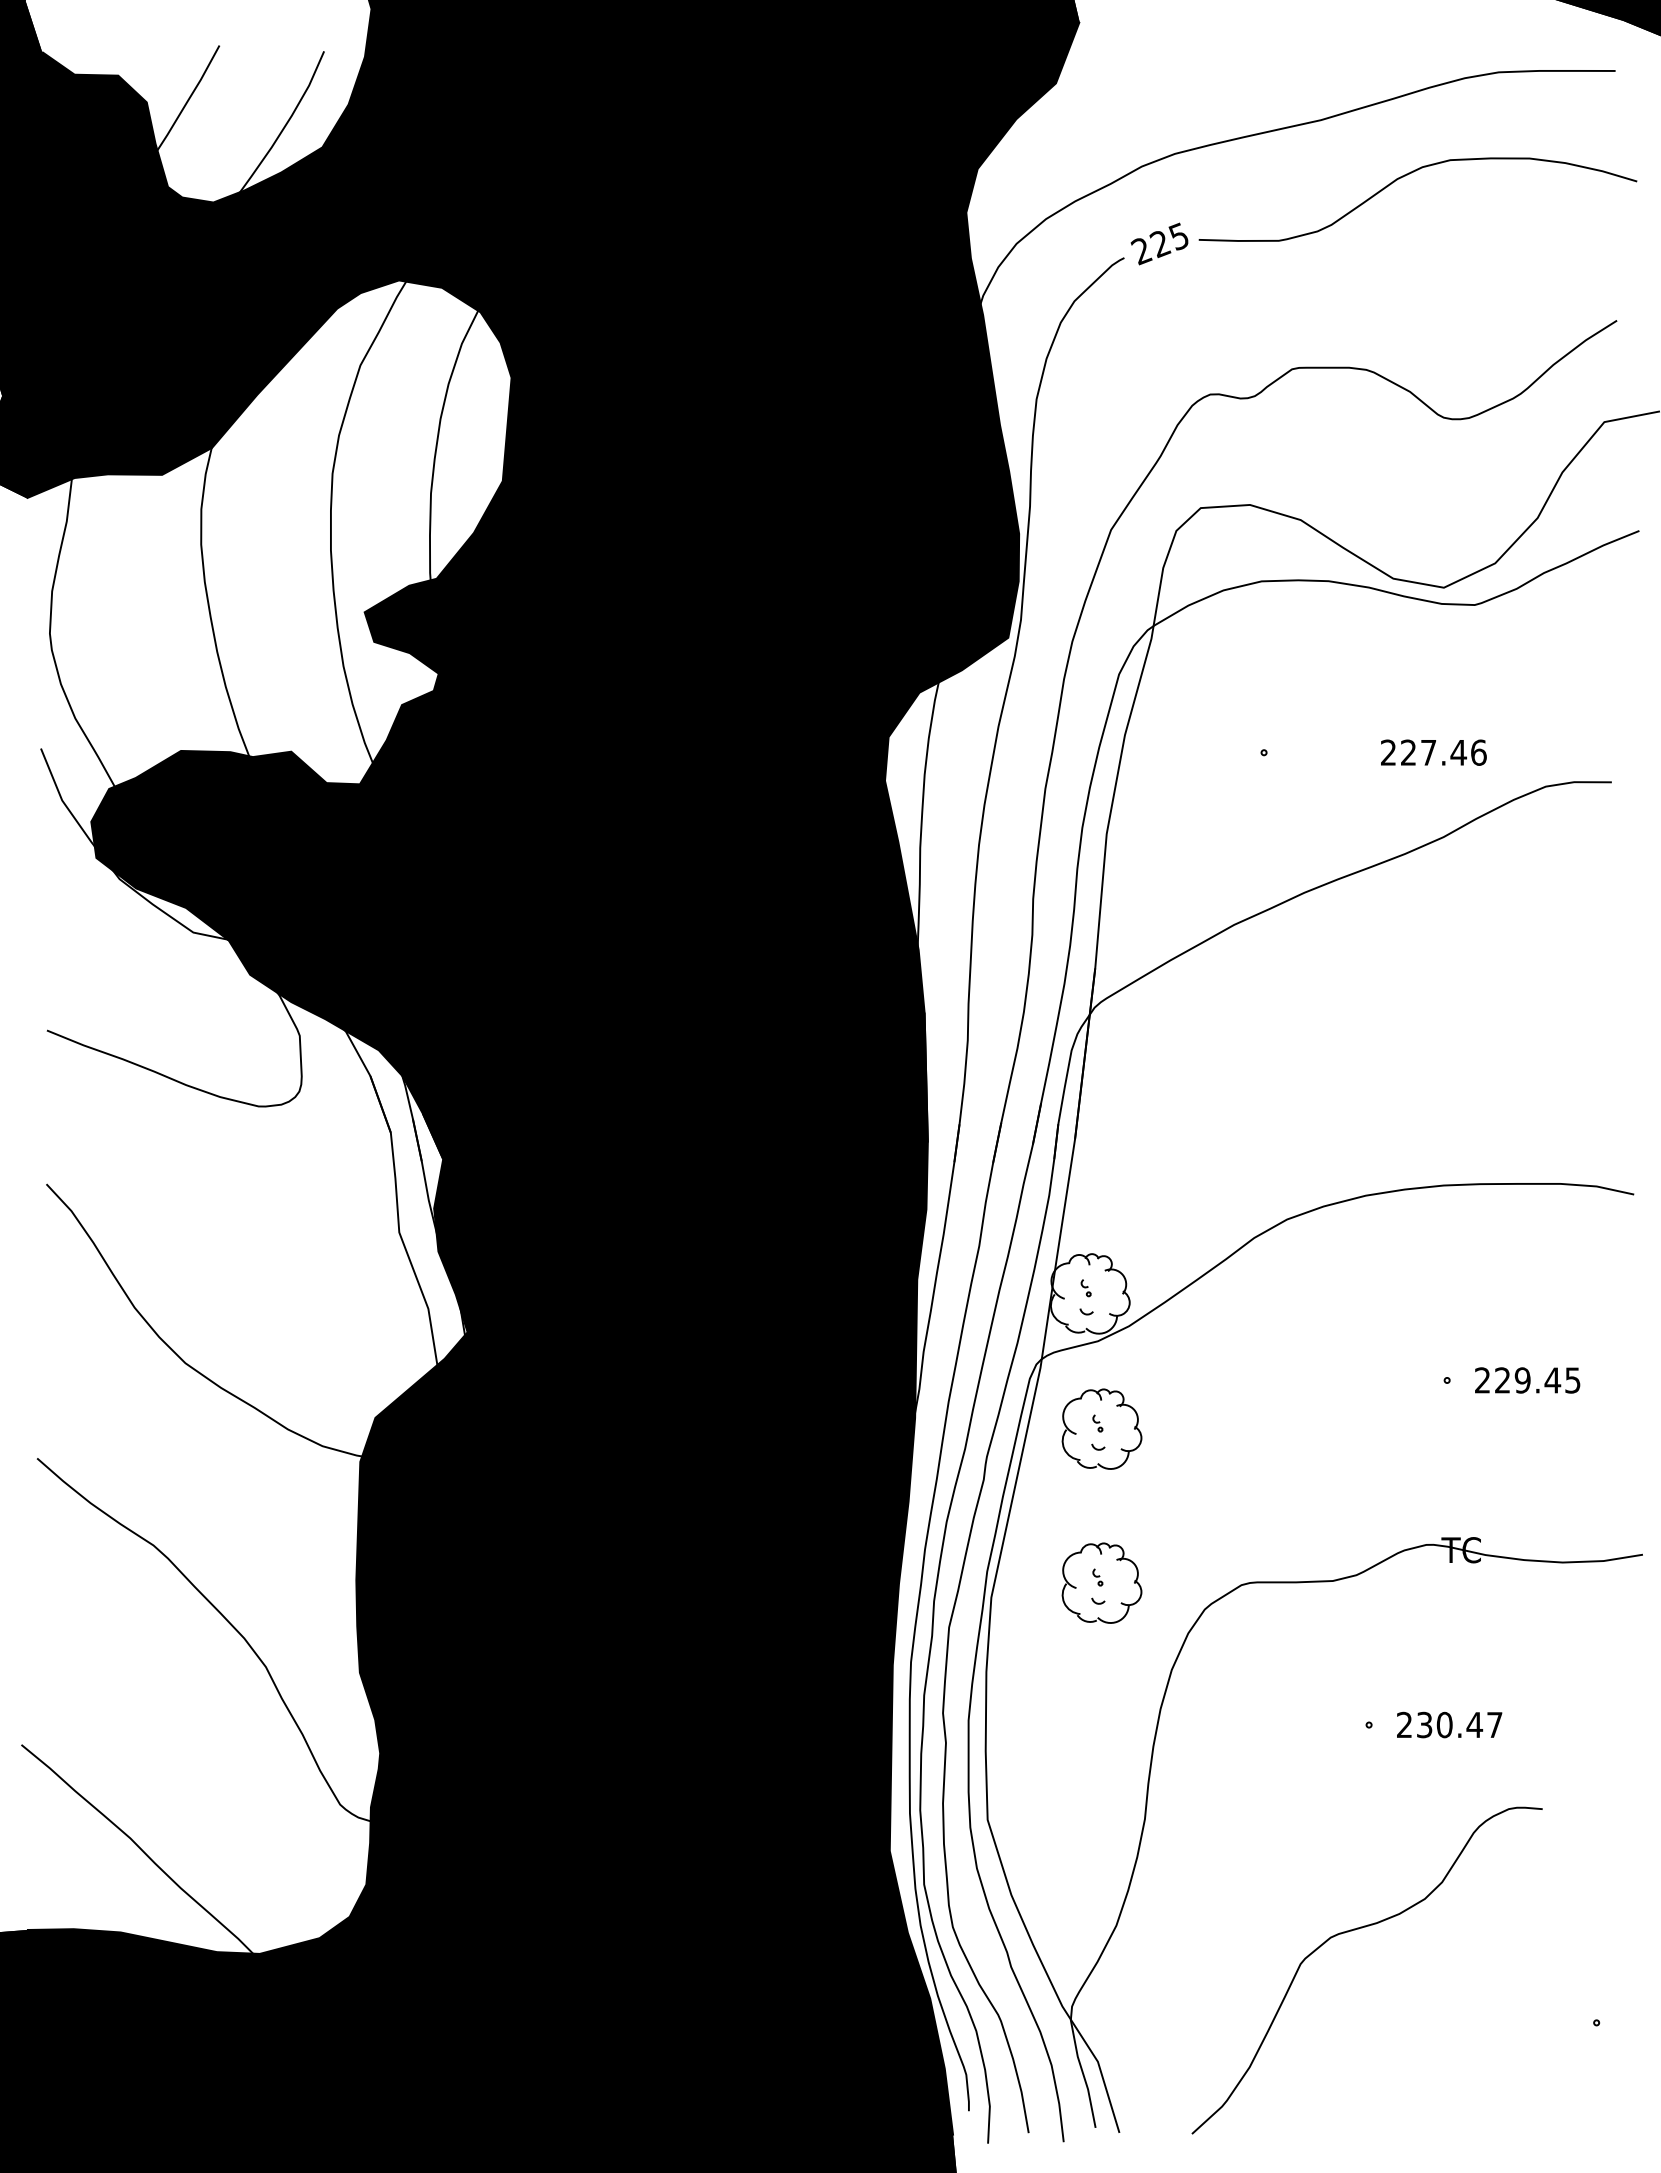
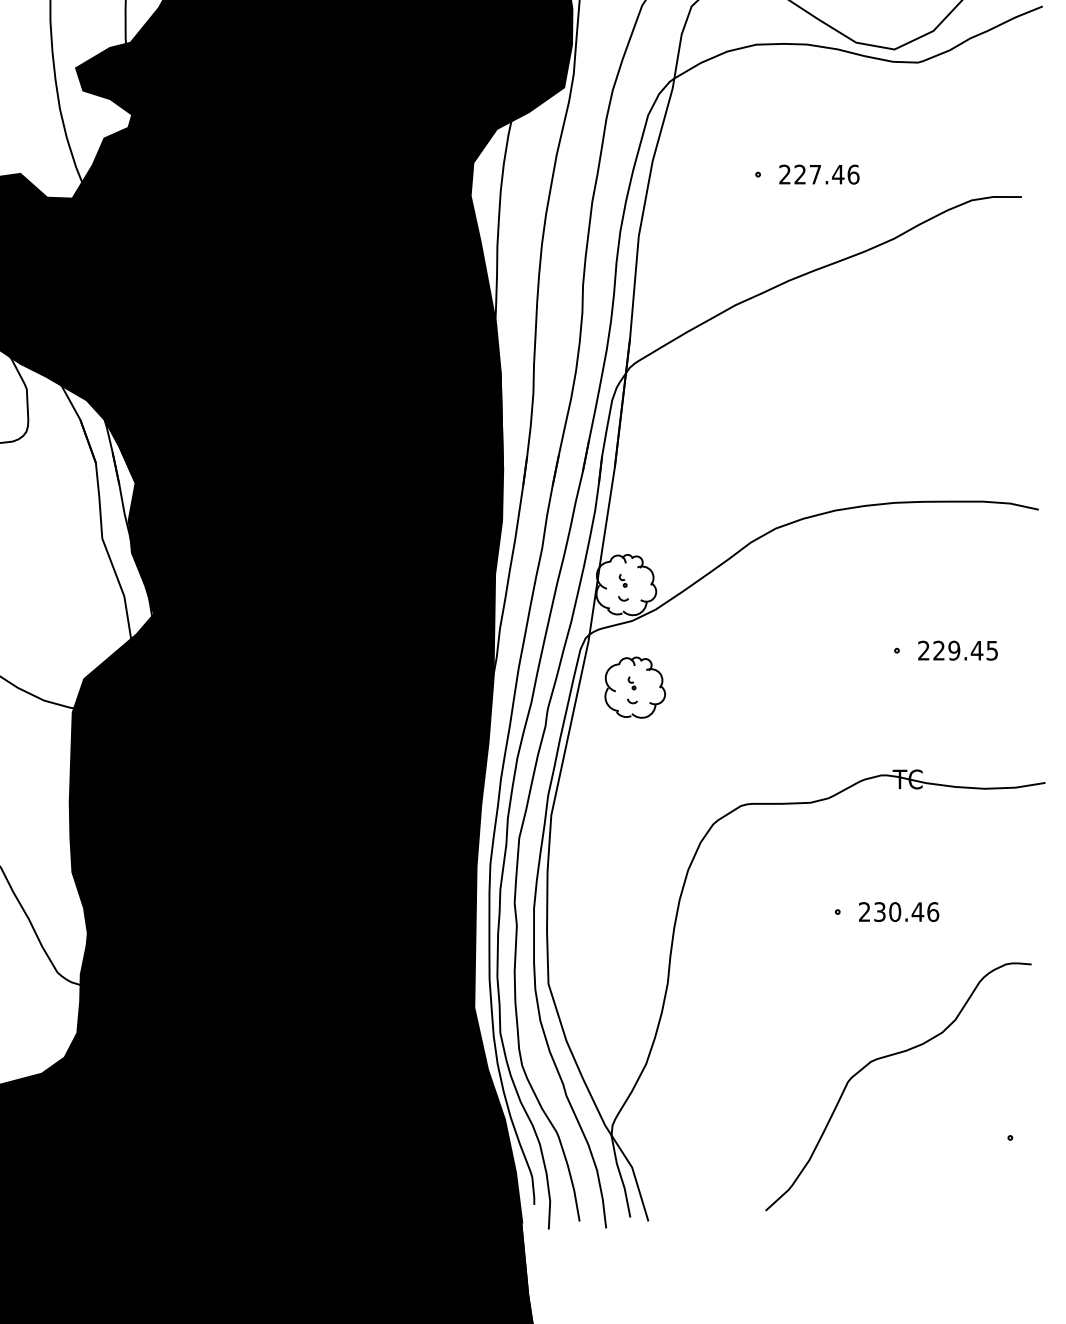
text: (1433, 752) -> (819, 174), moved
part: (1101, 1582) -> (634, 803), removed
text: (1494, 1724) -> (932, 911), 230.47 -> 230.46
curve: (1355, 1930) -> (889, 1056), moved

